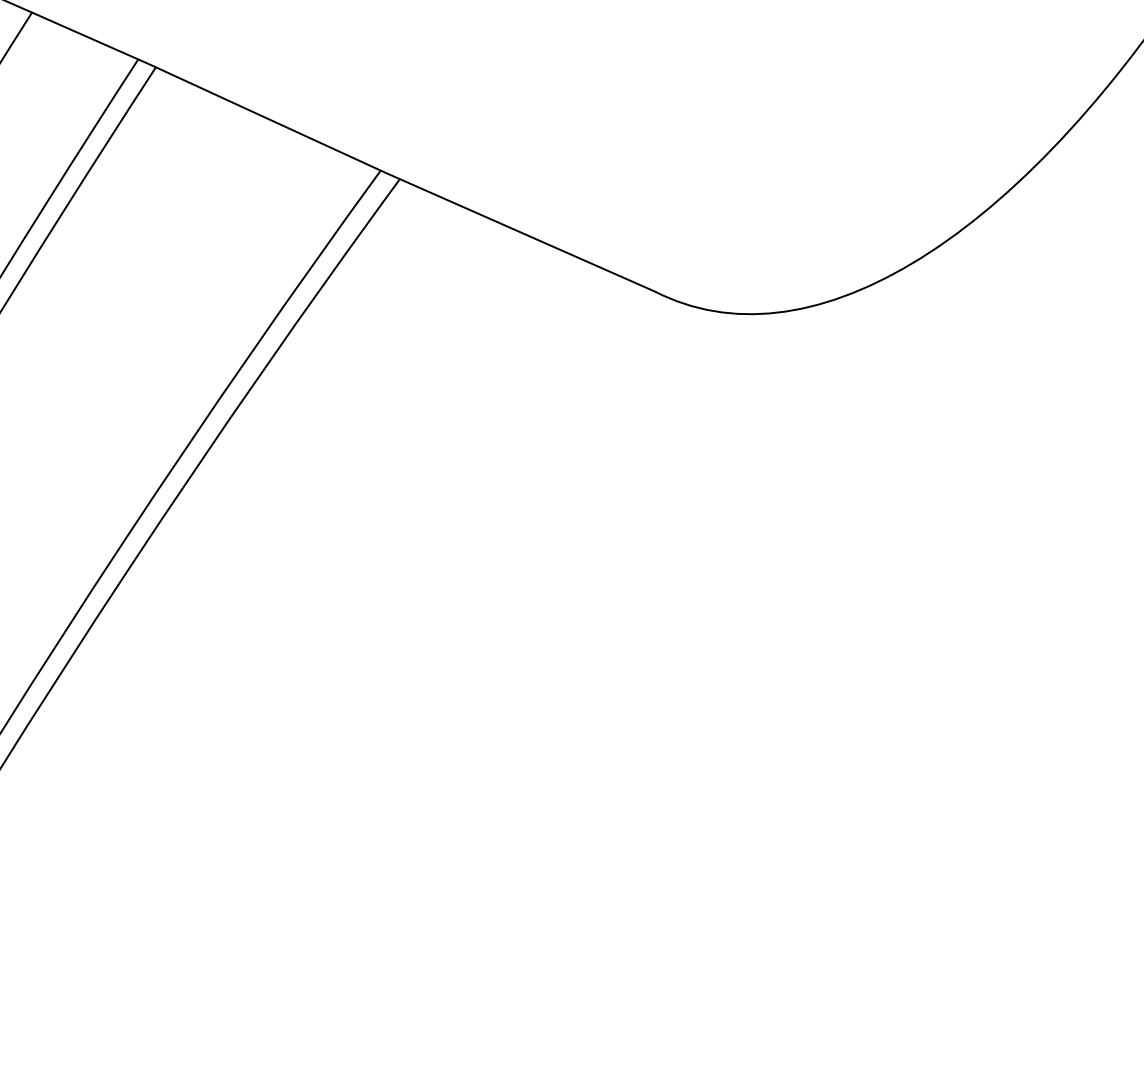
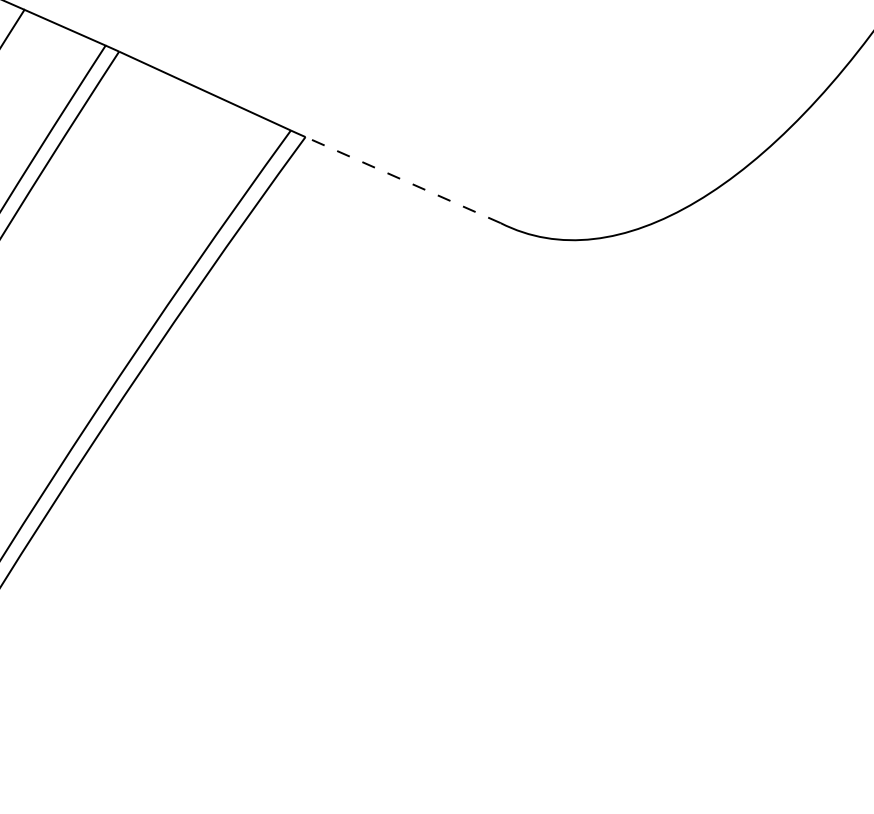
line: (527, 235) -> (403, 180), solid -> dashed

